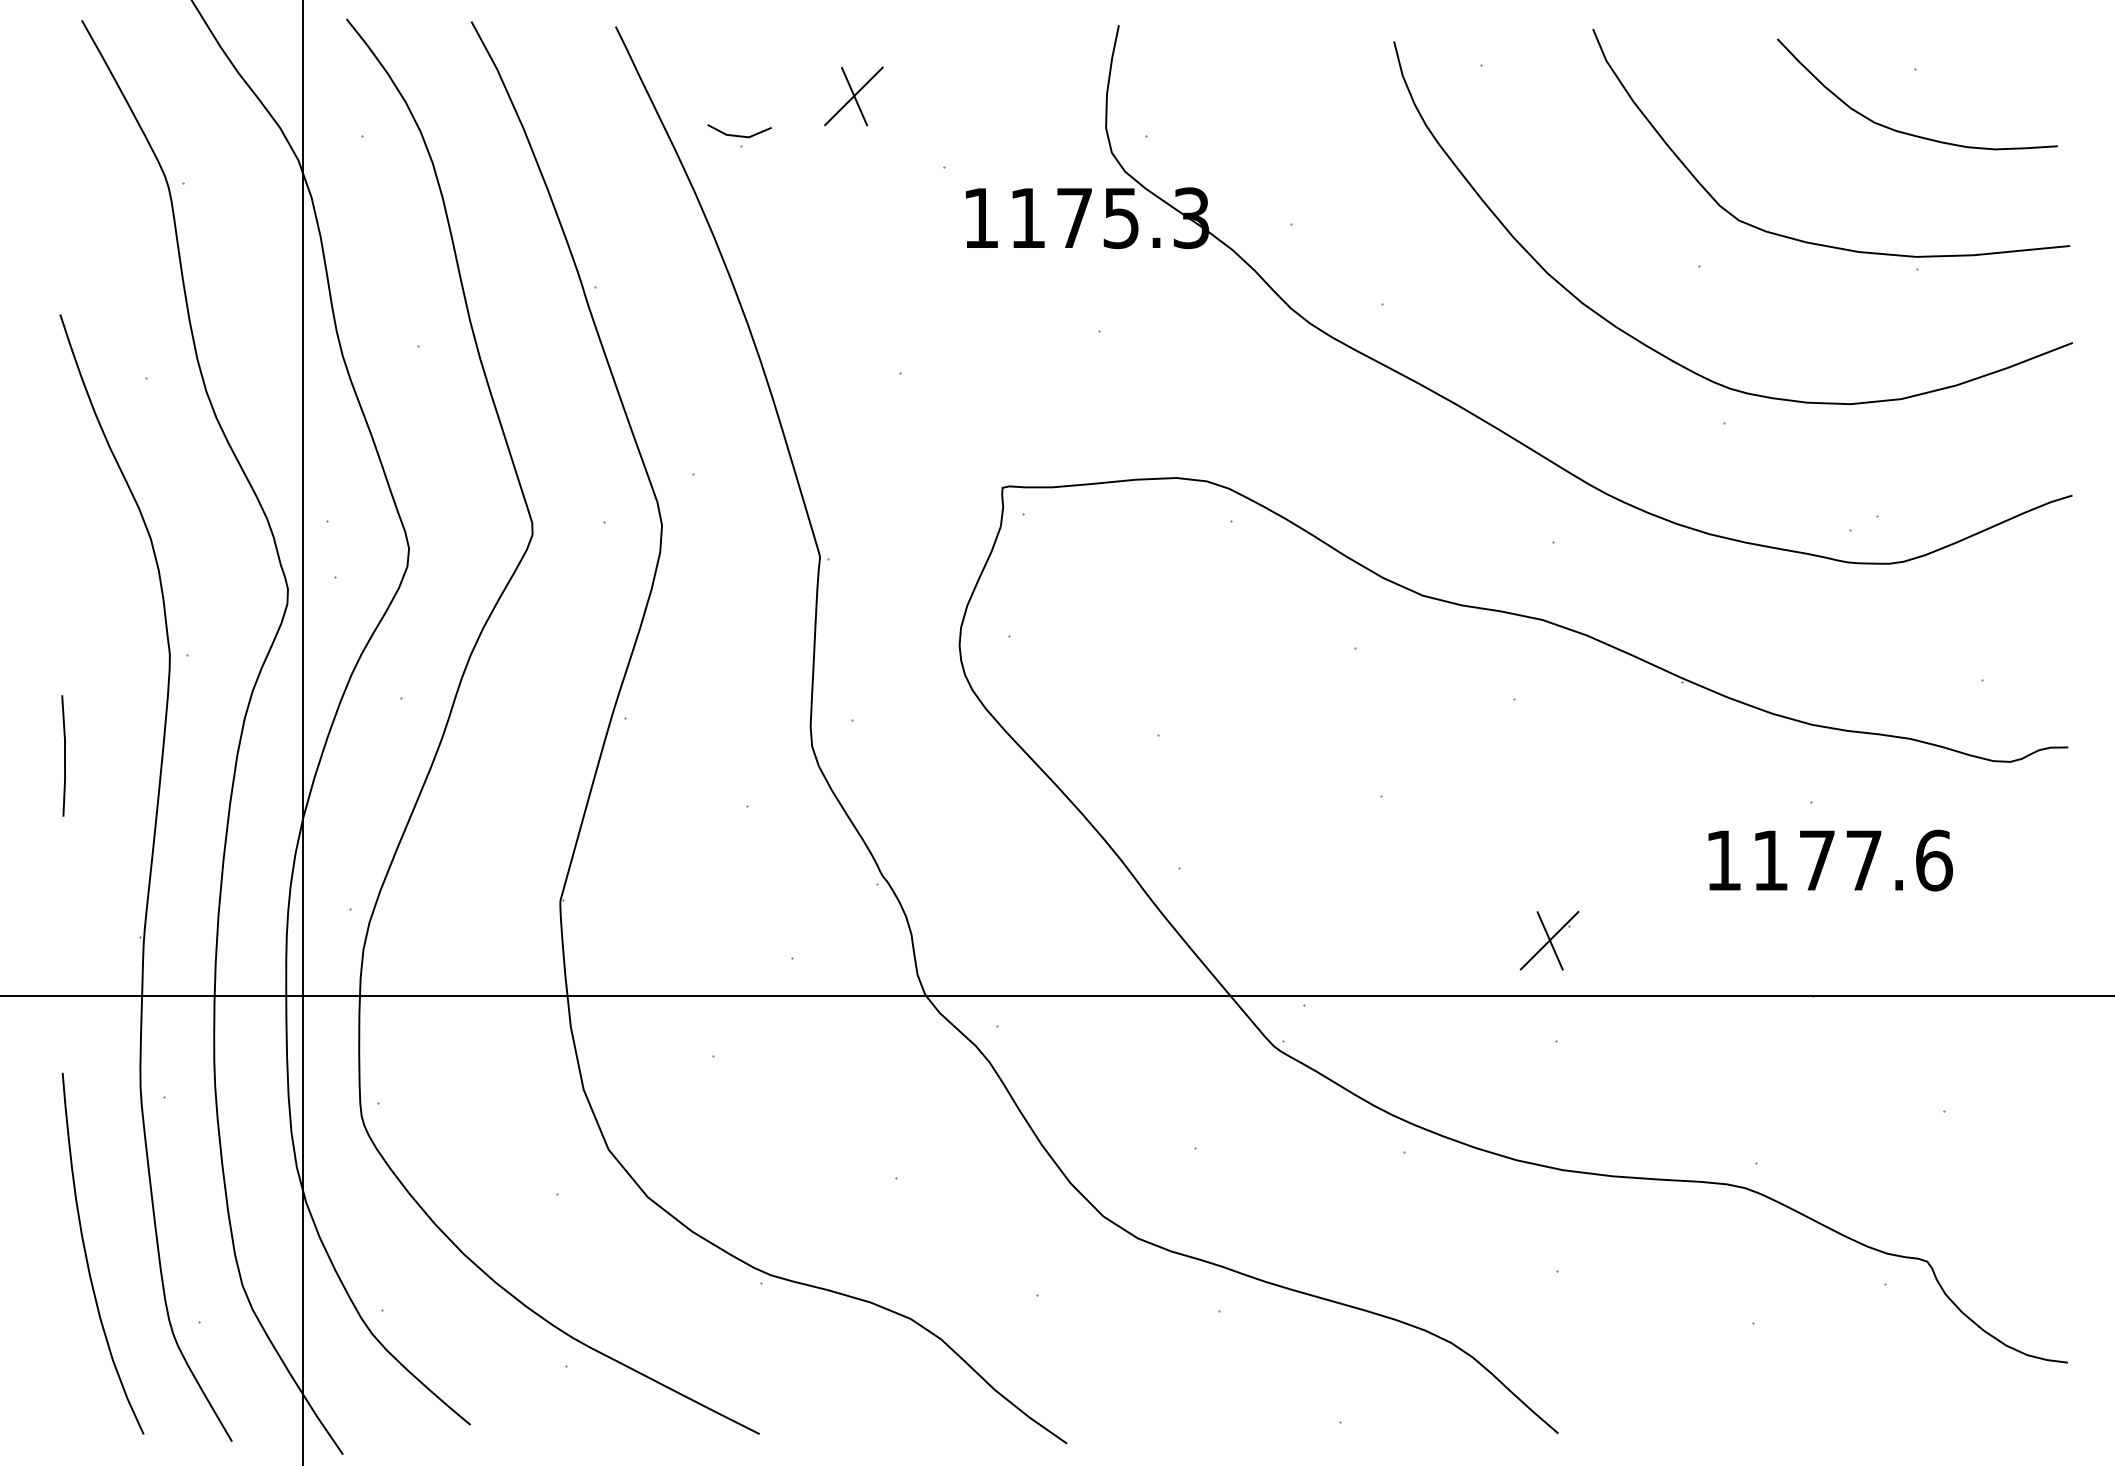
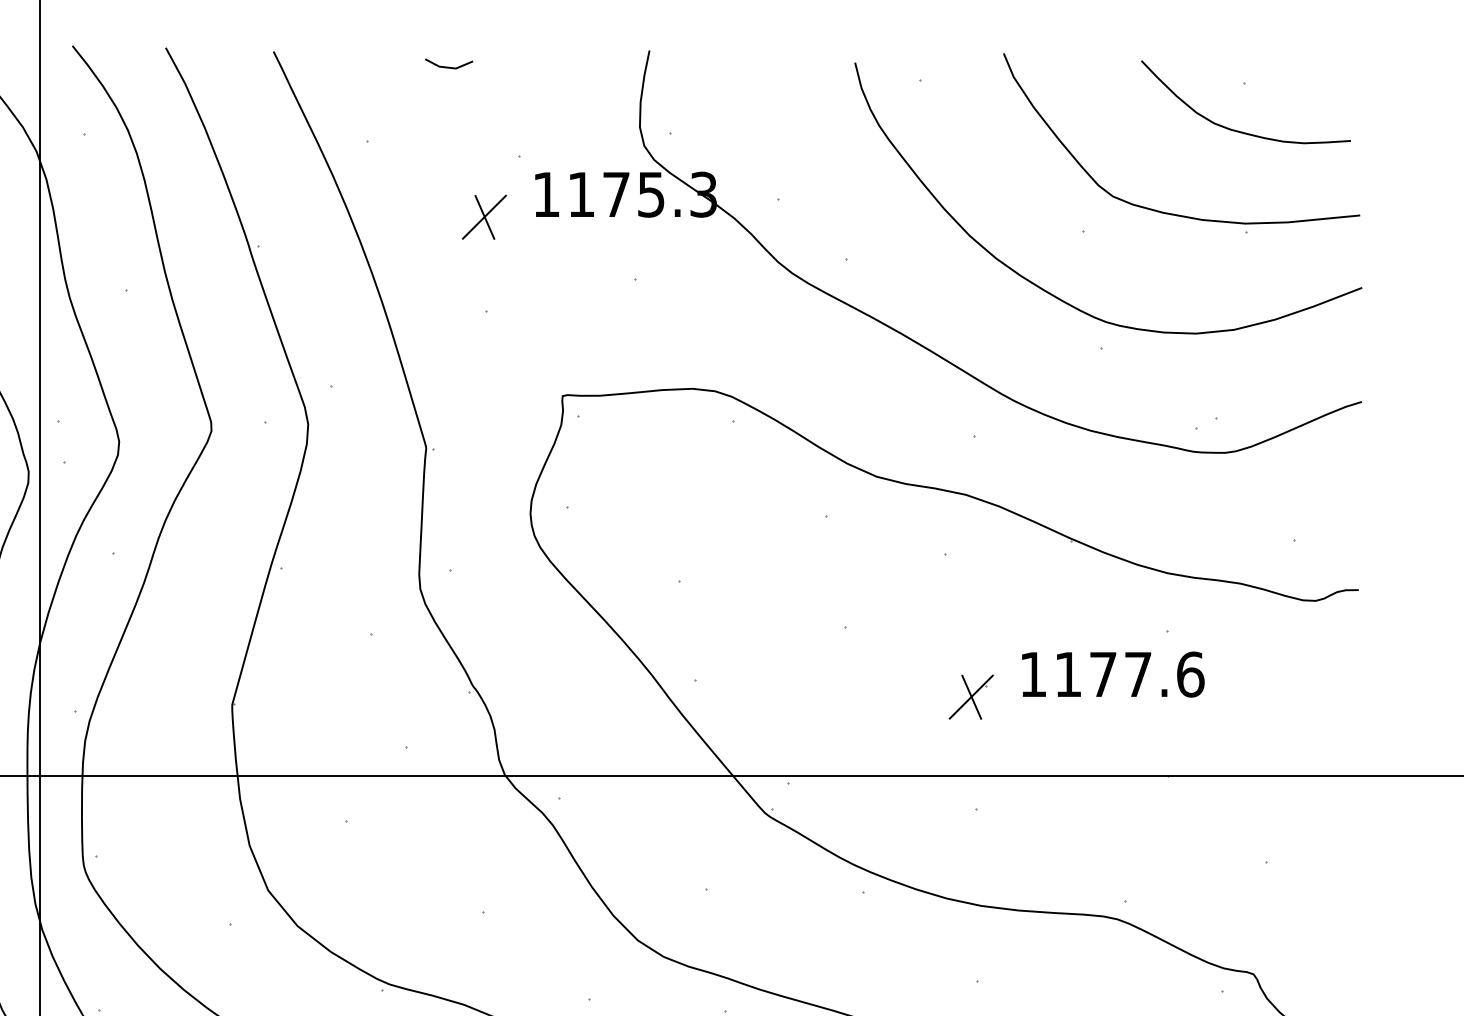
part: (853, 96) -> (484, 217), moved
line: (739, 135) -> (449, 67), moved
text: (1830, 860) -> (1113, 674), moved
part: (1549, 940) -> (971, 696), moved

